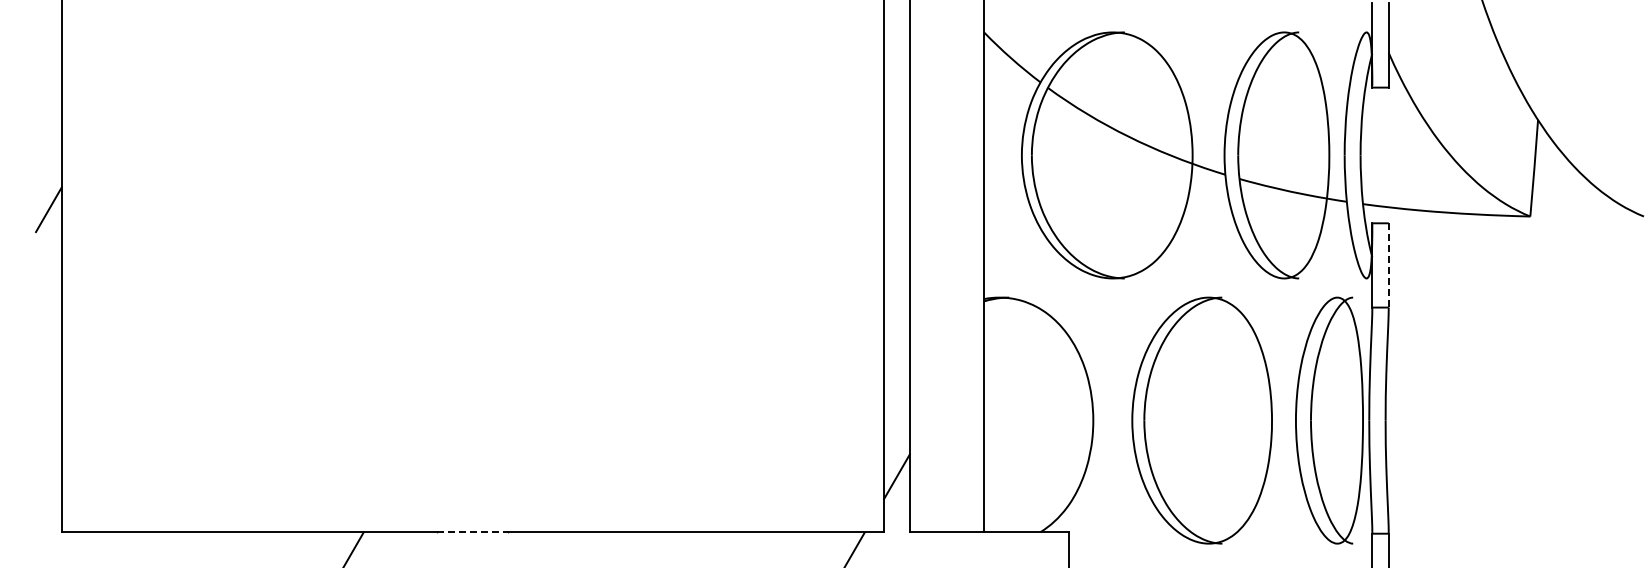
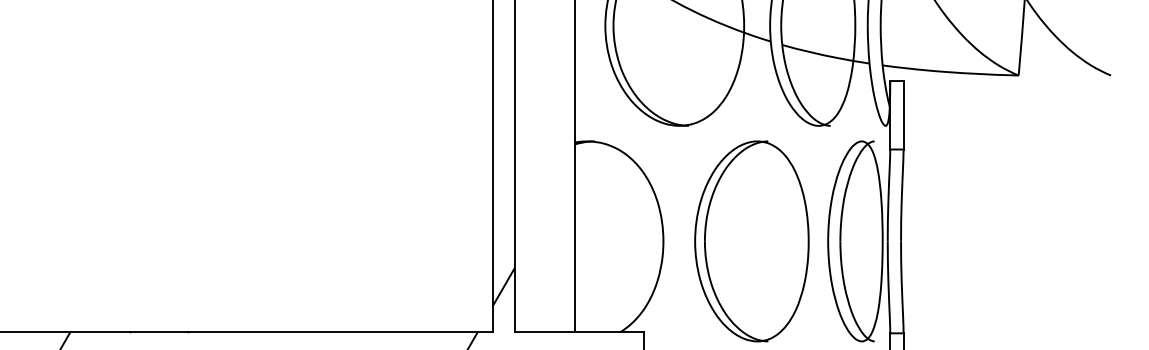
line: (1388, 265) -> (903, 115), dashed -> solid
line: (472, 532) -> (158, 332), dashed -> solid

